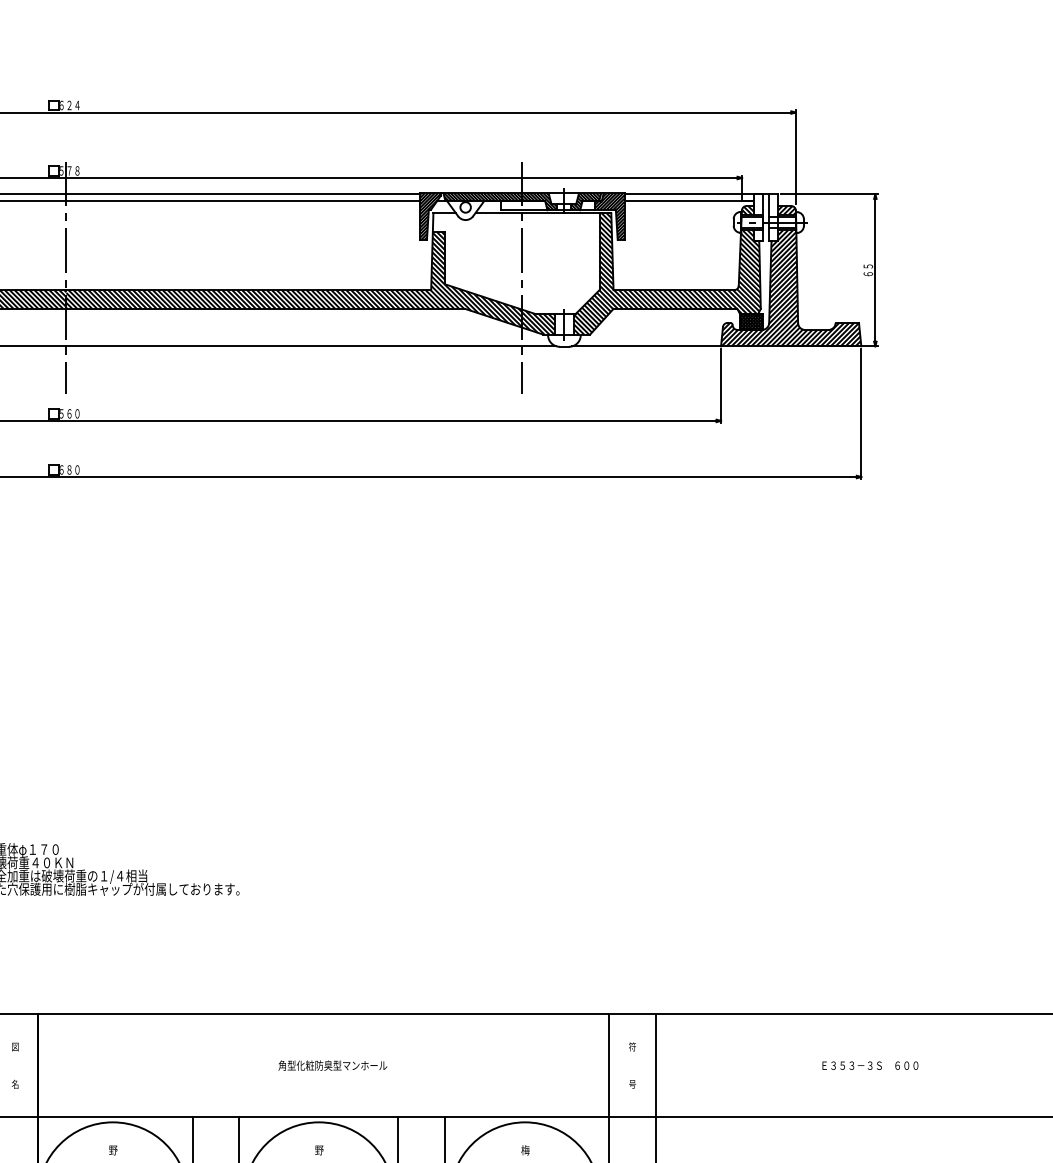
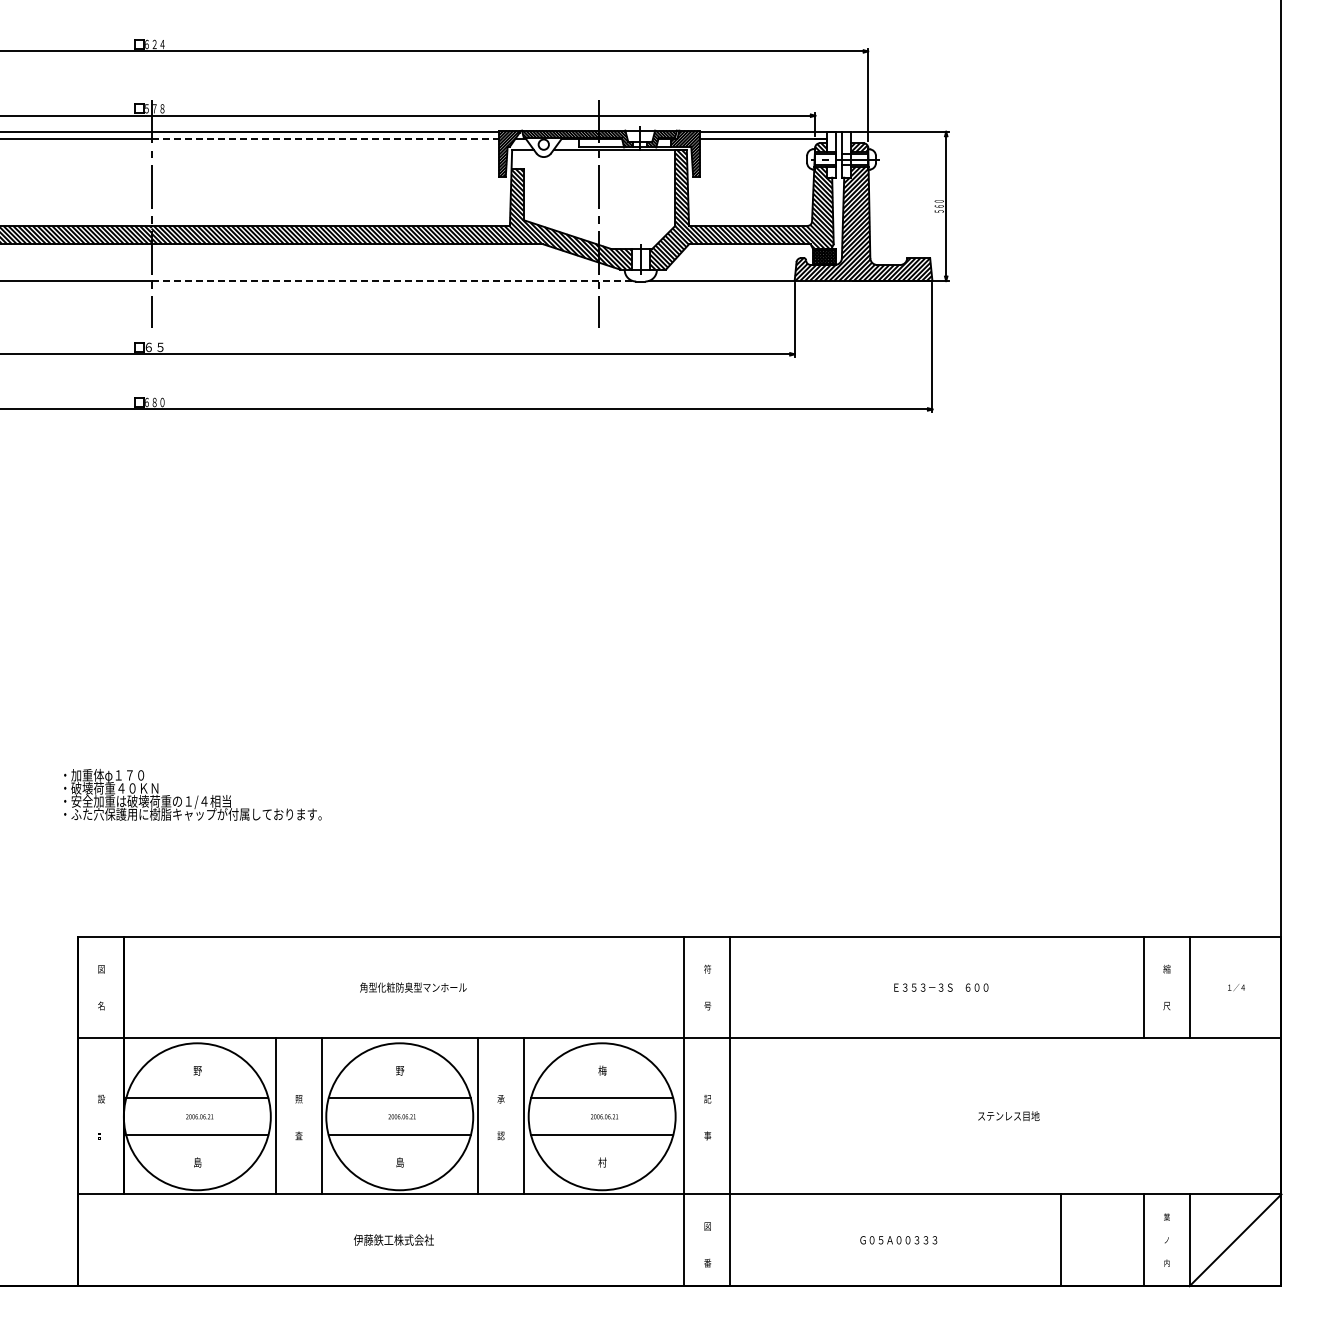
line: (243, 201) -> (325, 138), solid -> dashed
text: (867, 270) -> (938, 206), ６５ -> ５６０
line: (311, 346) -> (392, 281), solid -> dashed
text: (69, 413) -> (154, 347), ５６０ -> ６５

